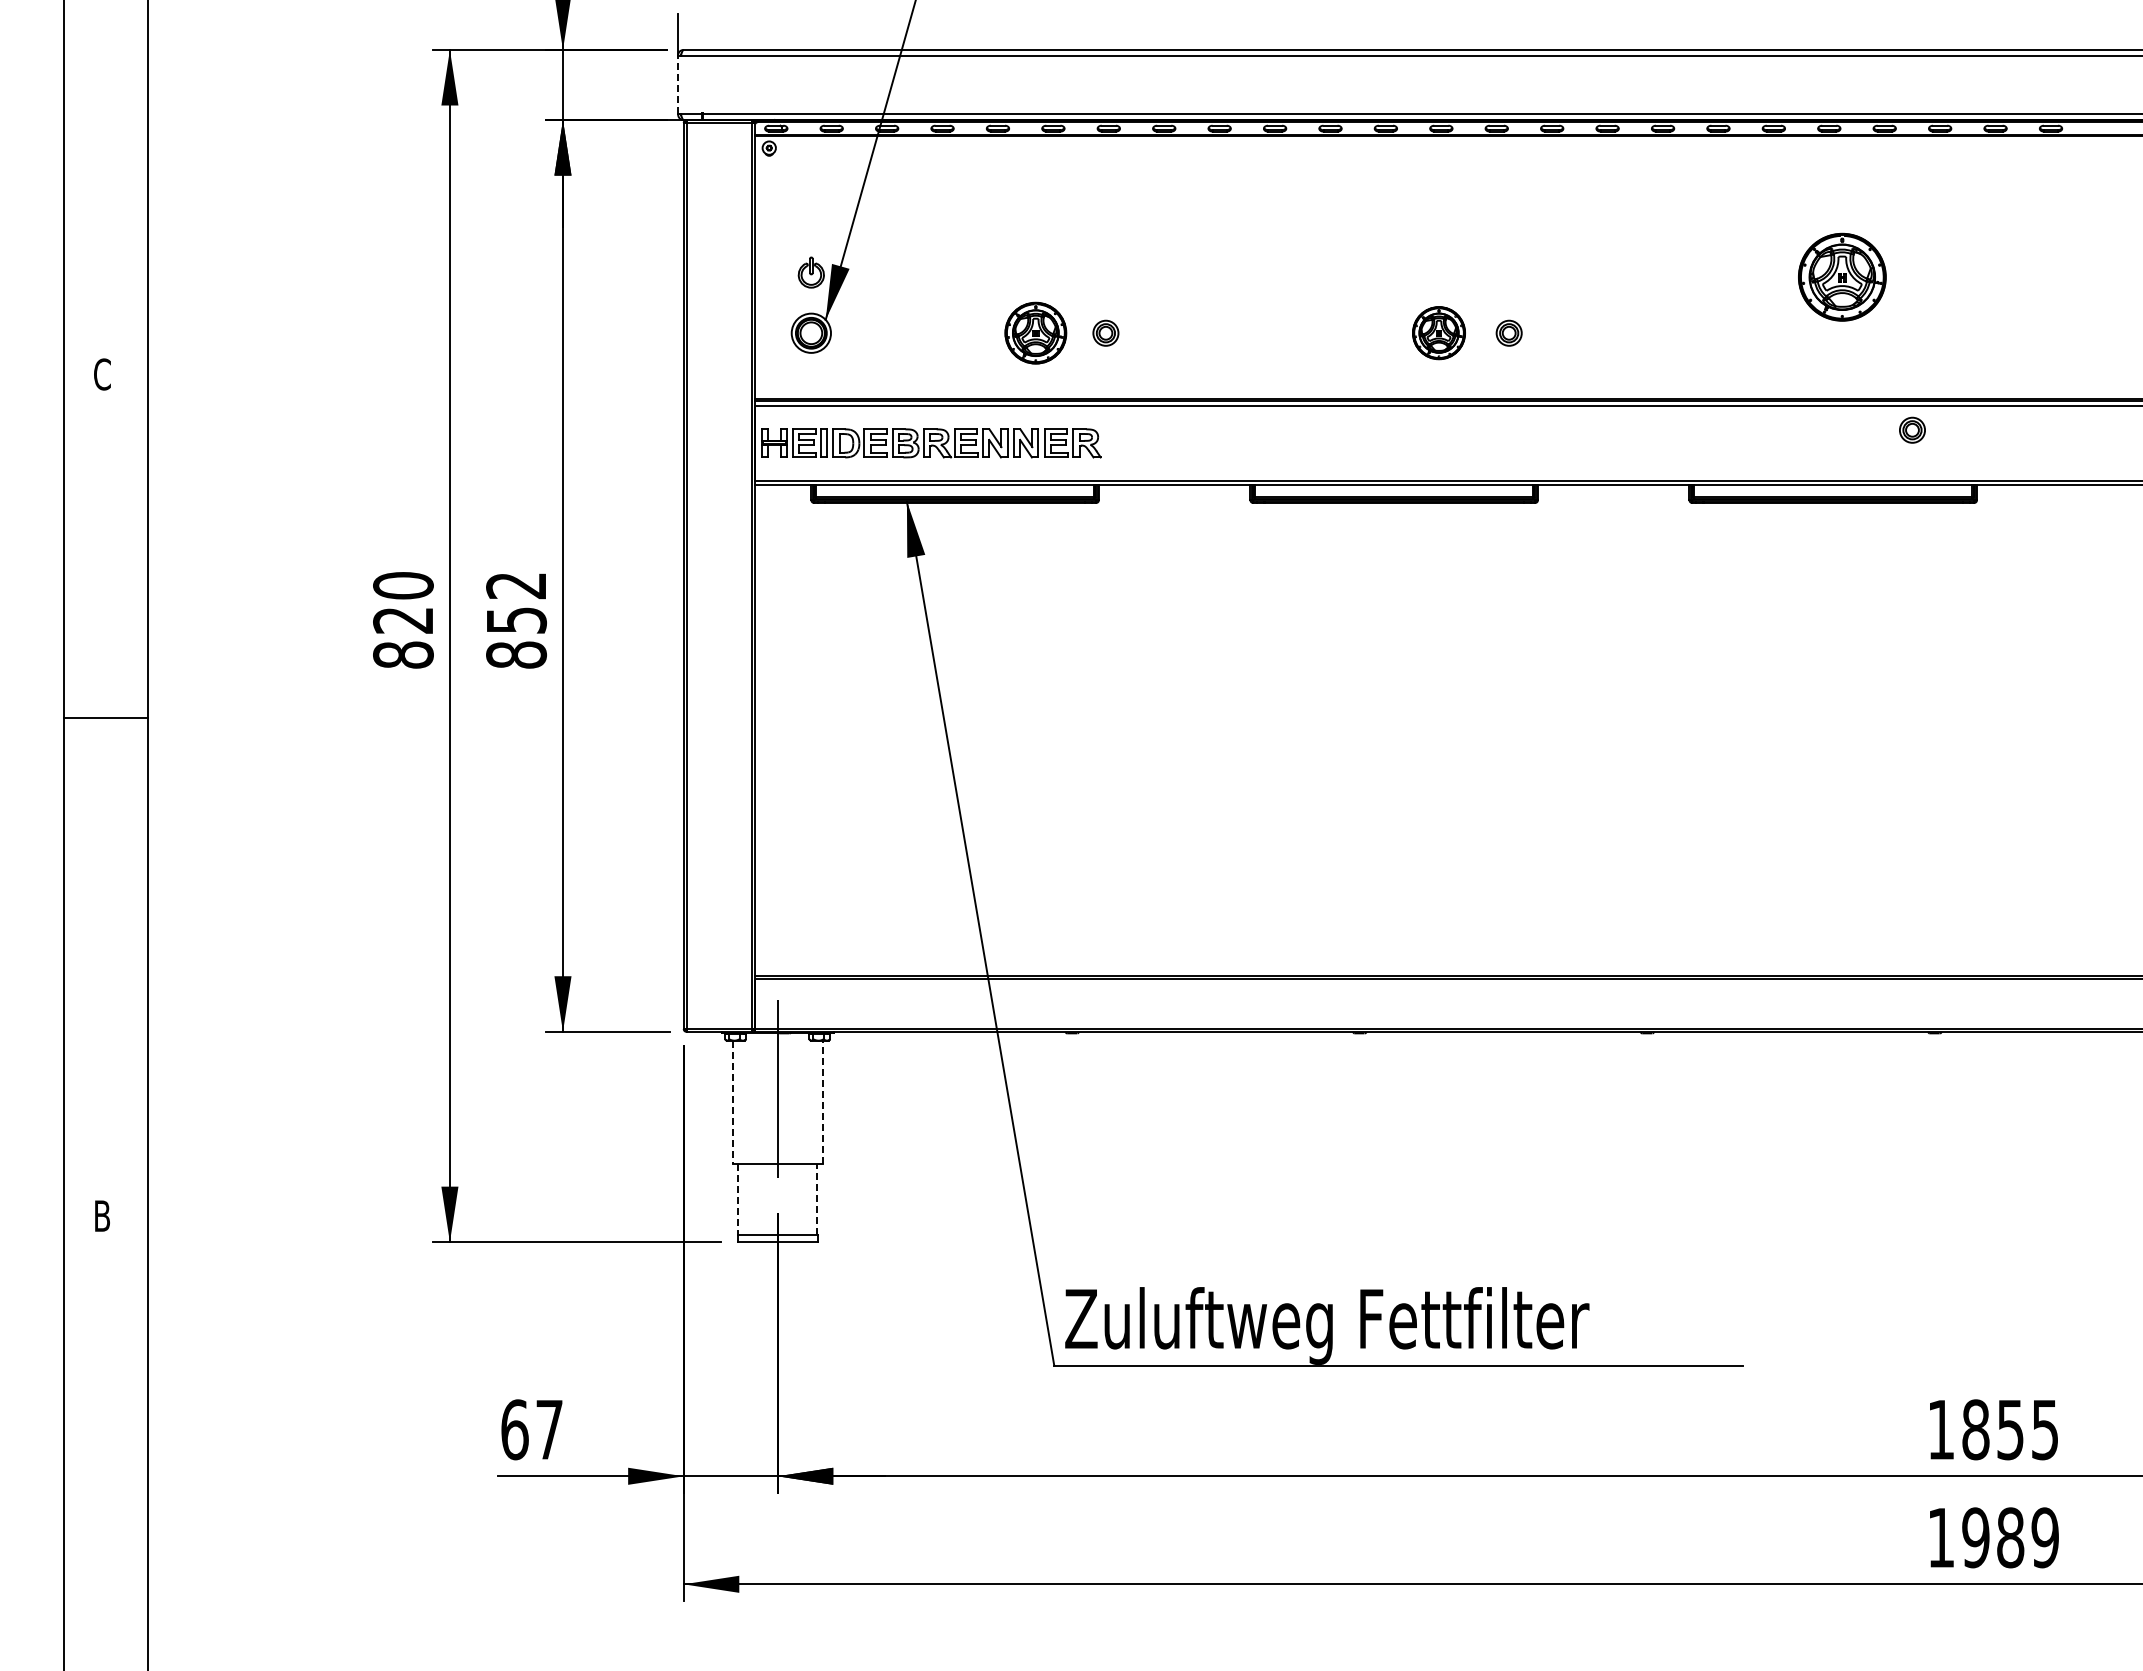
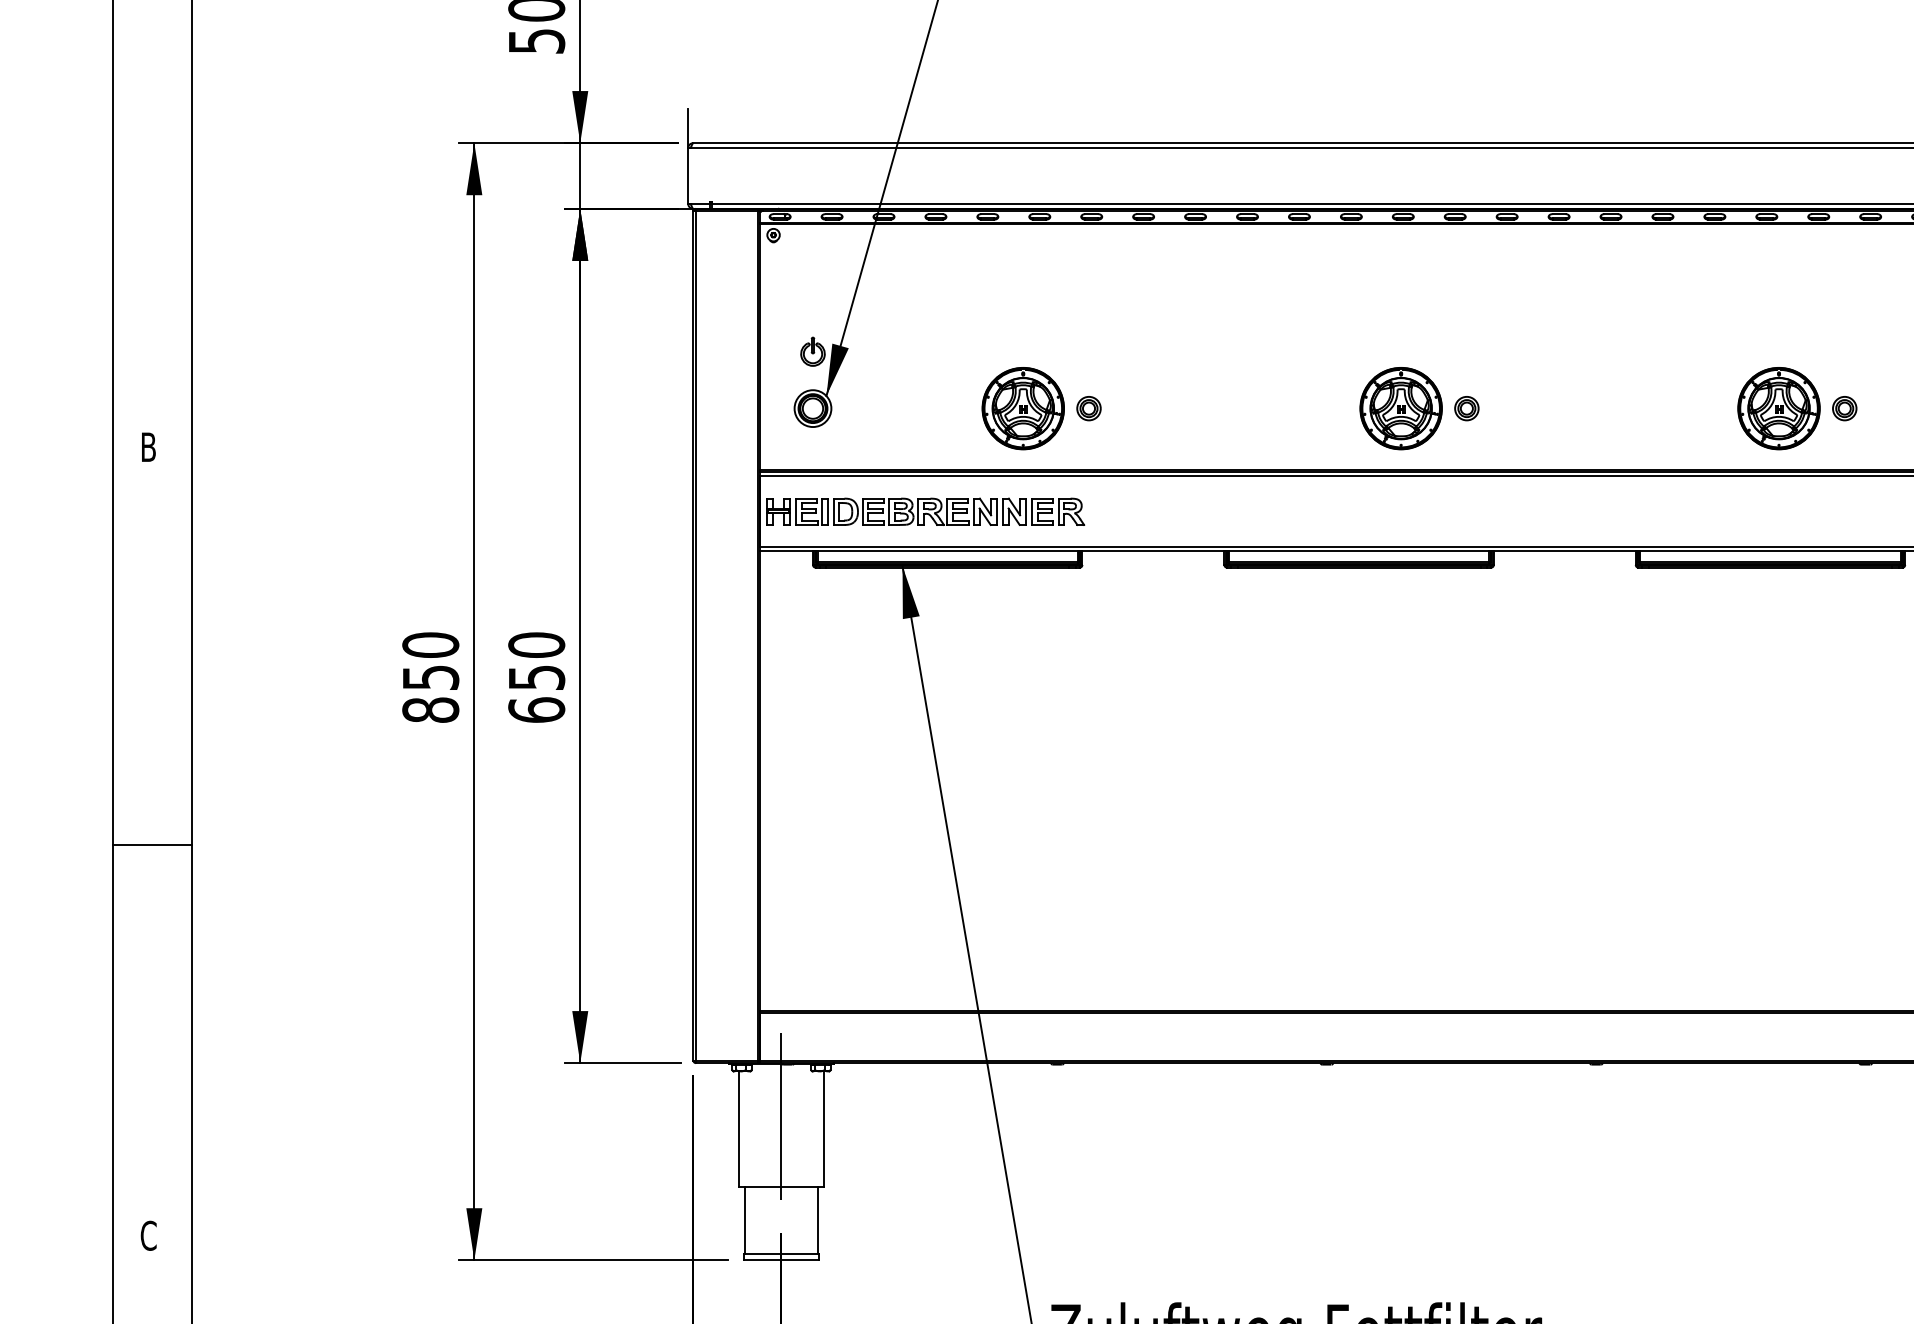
line: (678, 84) -> (688, 175), dashed -> solid
part: (1842, 276) -> (1779, 407), moved
part: (1035, 332) -> (1023, 407), size x1.43
part: (1438, 332) -> (1400, 407), size x1.67
text: (102, 374) -> (148, 447), C -> B
part: (1912, 429) -> (1844, 407), moved
text: (403, 620) -> (430, 677), 820 -> 850
text: (516, 620) -> (536, 677), 852 -> 650
line: (106, 718) -> (152, 845), moved
line: (732, 1102) -> (739, 1129), dashed -> solid
line: (822, 1102) -> (823, 1129), dashed -> solid
line: (738, 1199) -> (744, 1220), dashed -> solid
line: (816, 1199) -> (817, 1220), dashed -> solid
text: (102, 1216) -> (148, 1236), B -> C

